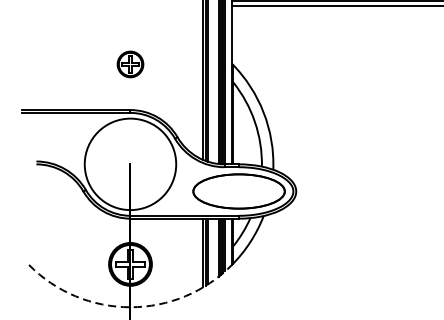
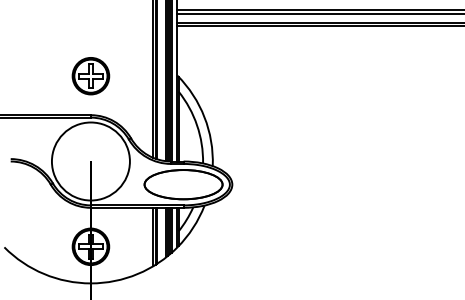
part: (129, 64) -> (90, 76), size x1.67
arc: (129, 307) -> (90, 283), dashed -> solid

